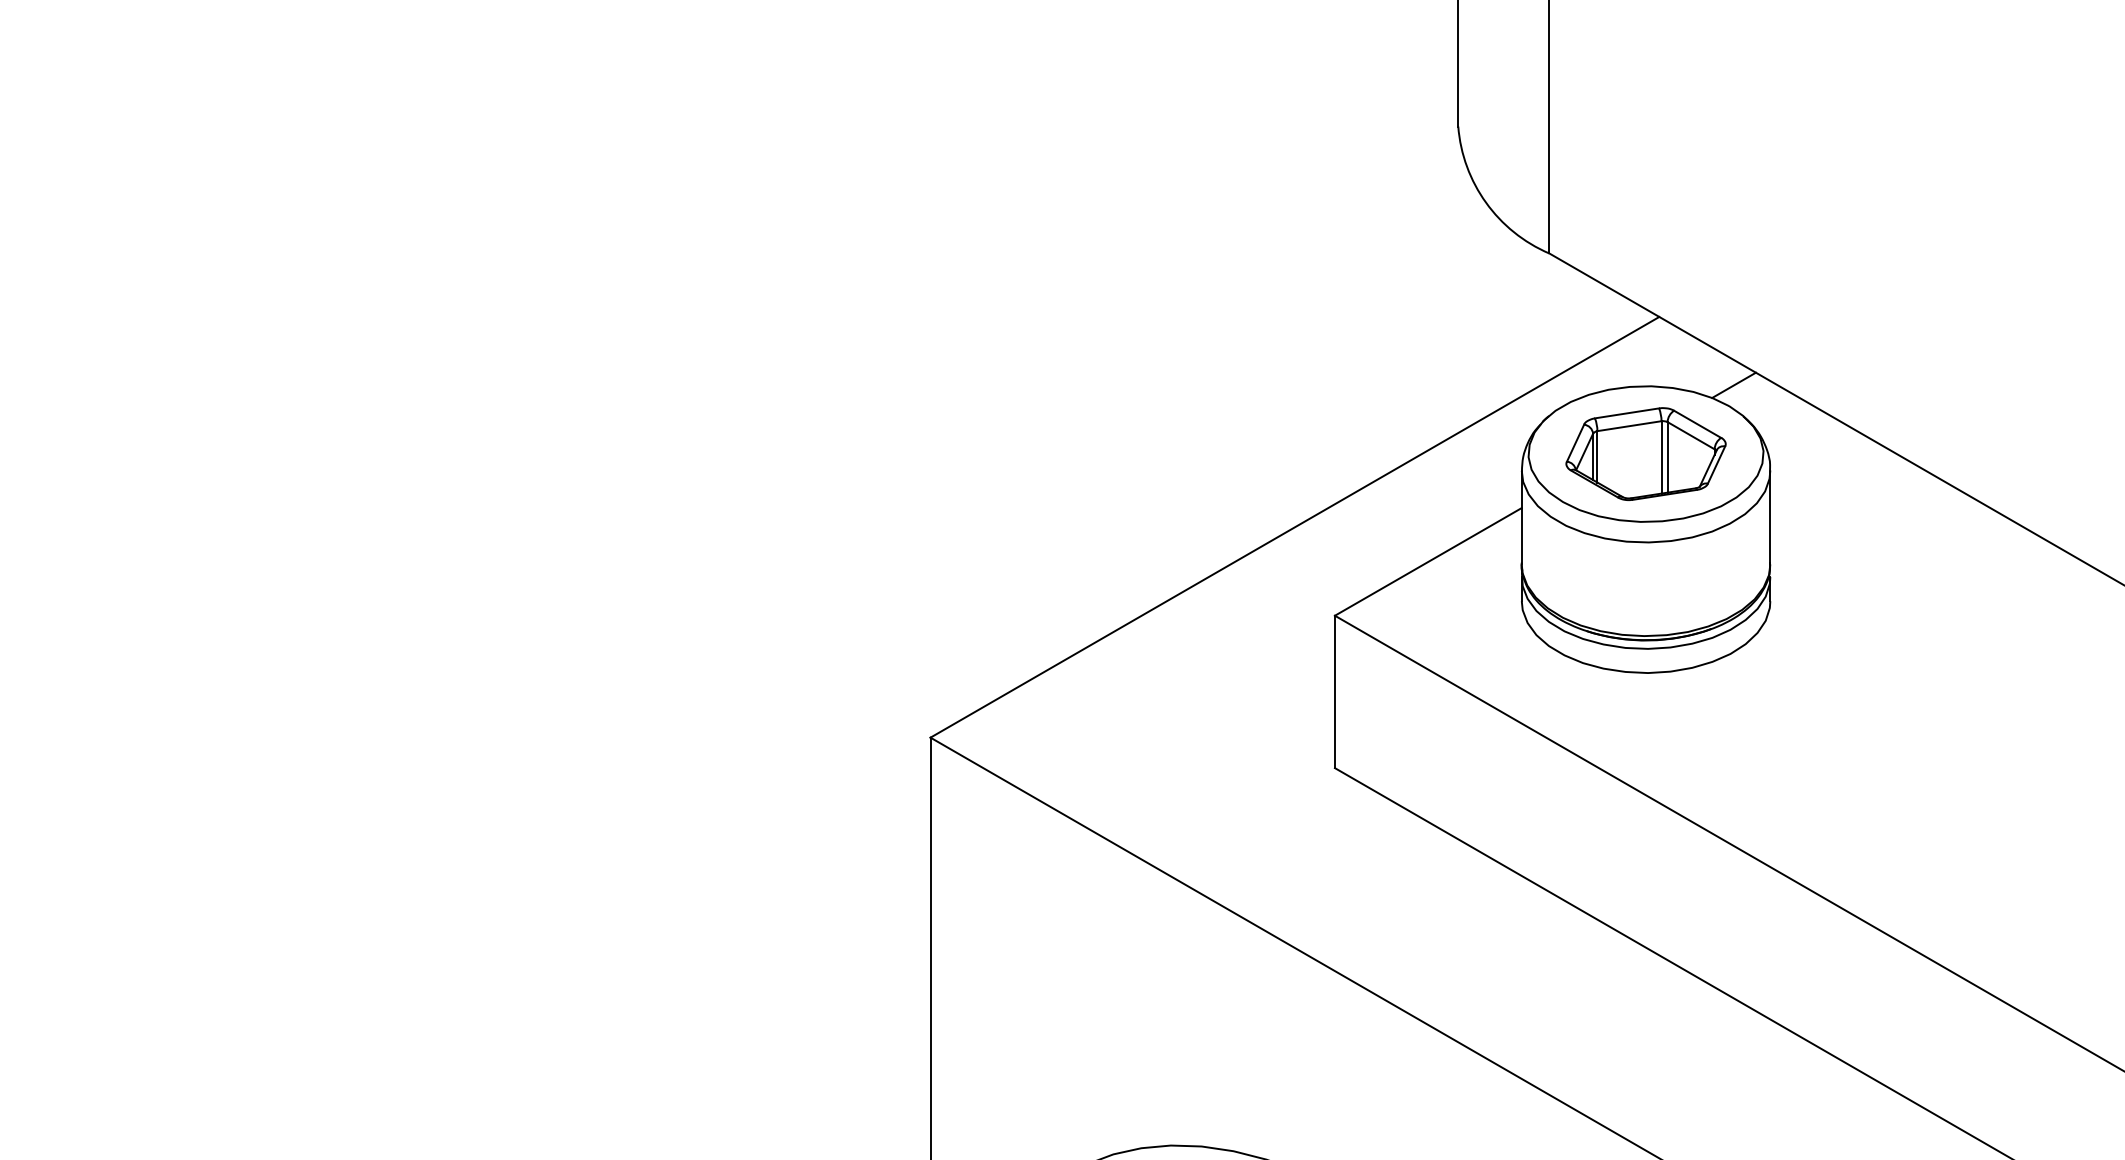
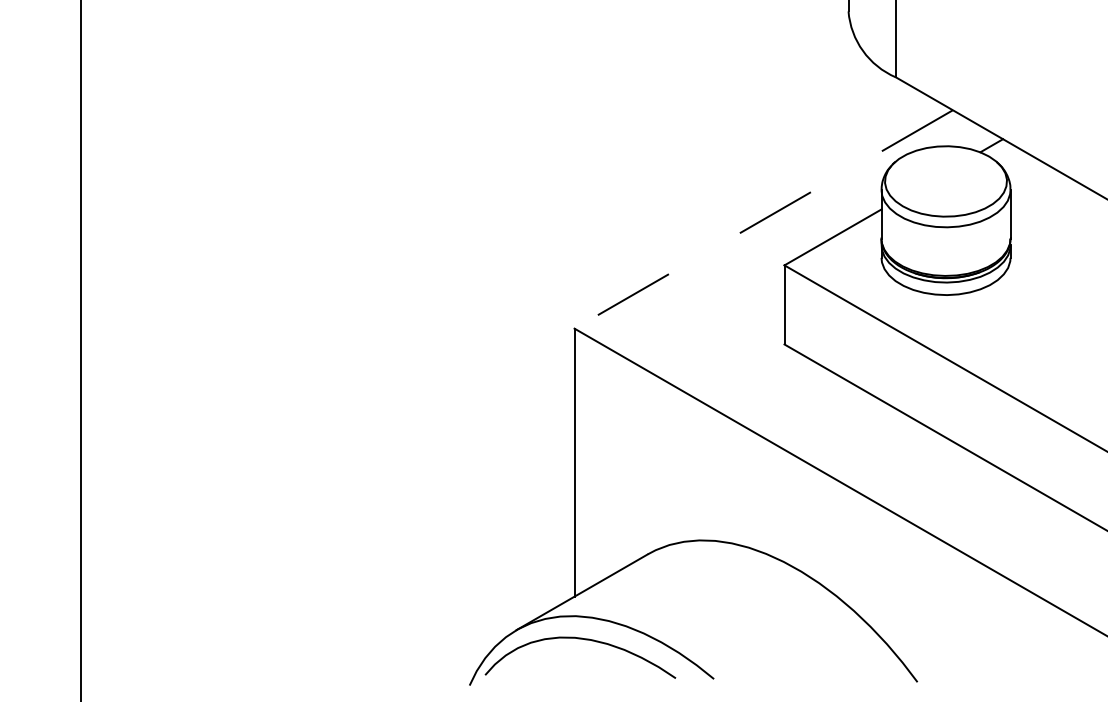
part: (1645, 454) -> (945, 181), removed
line: (1294, 527) -> (763, 219), solid -> dashed

